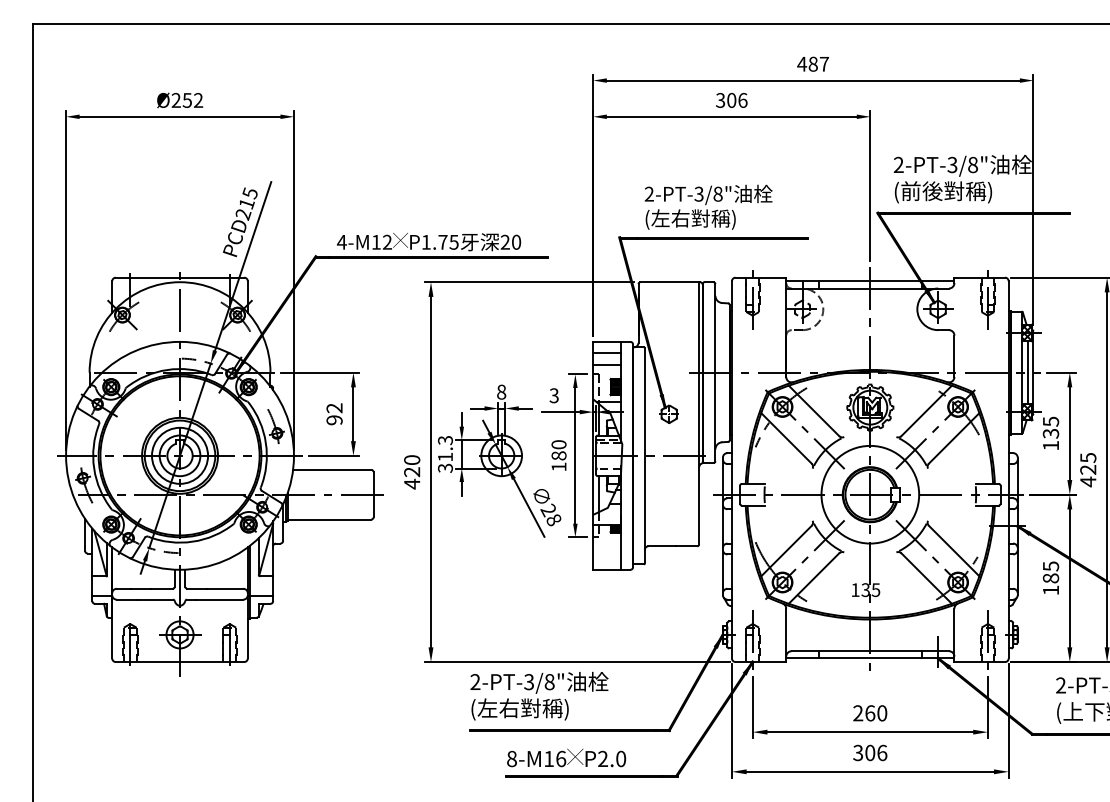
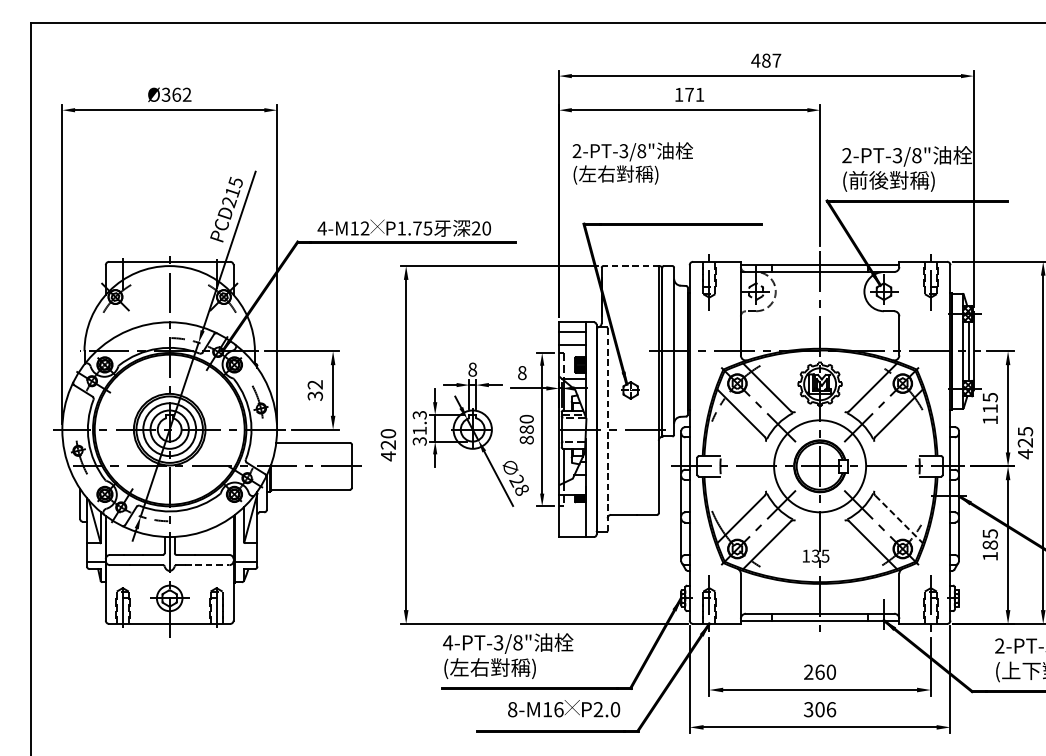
text: (181, 99) -> (171, 93), Ø252 -> Ø362
text: (731, 99) -> (689, 93), 306 -> 171
text: (708, 206) -> (632, 162), moved
line: (670, 282) -> (631, 266), solid -> dashed
text: (553, 395) -> (521, 372), 3 -> 8
text: (334, 420) -> (315, 396), 92 -> 32
text: (1050, 433) -> (989, 408), 135 -> 115
line: (644, 455) -> (607, 429), solid -> dashed
text: (558, 466) -> (526, 439), 180 -> 880
line: (954, 551) -> (899, 519), solid -> dashed
line: (220, 599) -> (207, 565), solid -> dashed
text: (475, 681) -> (448, 642), 2-PT-3/8" -> 4-PT-3/8"
text: (566, 757) -> (563, 708), moved

